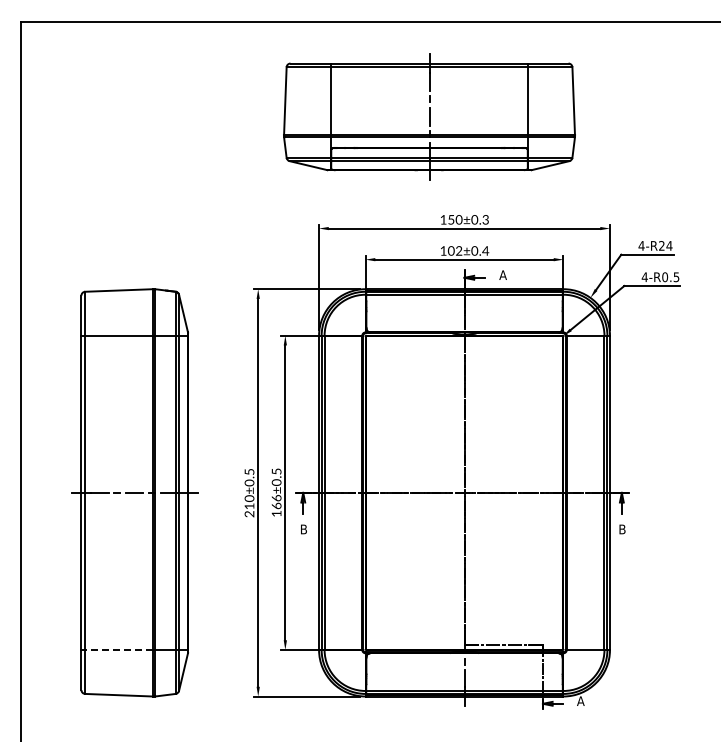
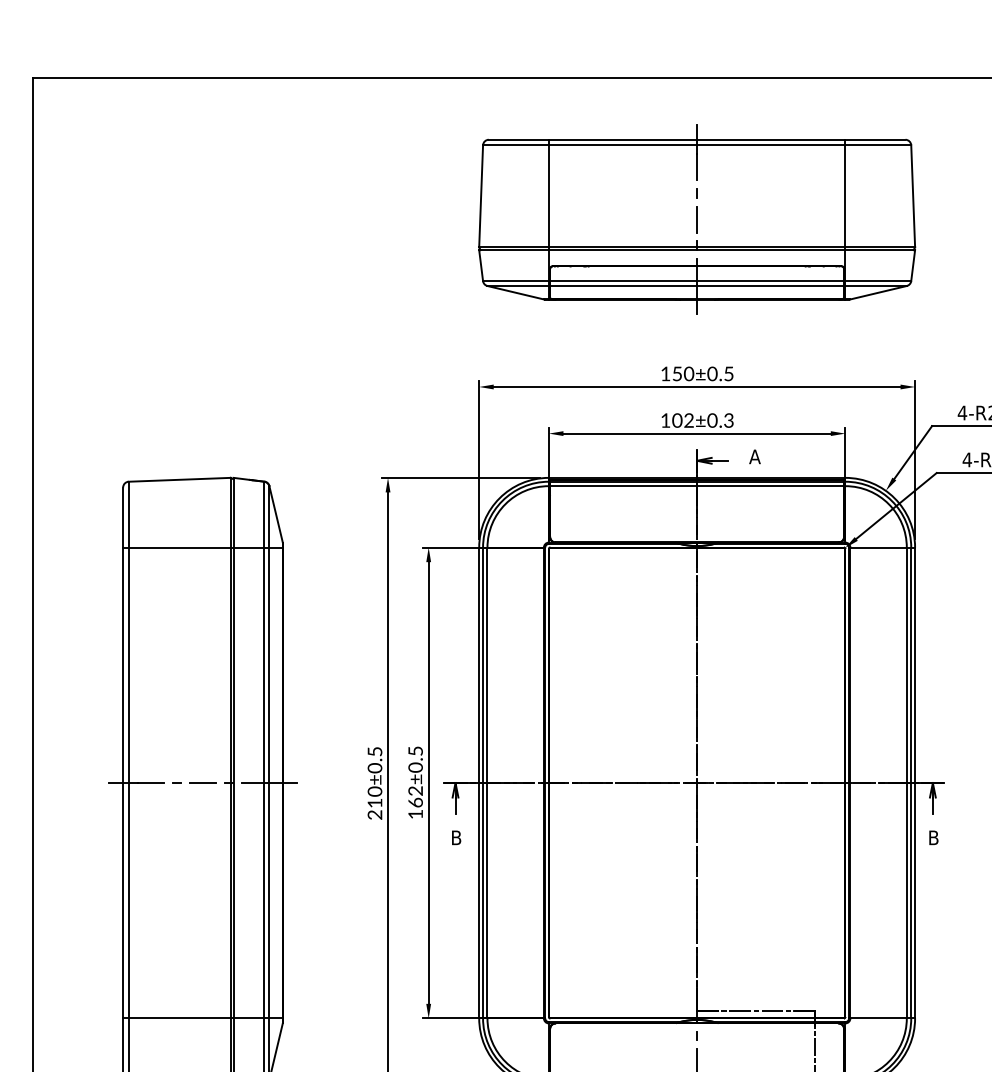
part: (429, 116) -> (697, 219), moved
text: (485, 219) -> (728, 373), 150±0.3 -> 150±0.5
text: (485, 250) -> (728, 419), 102±0.4 -> 102±0.3
text: (276, 498) -> (415, 791), 166±0.5 -> 162±0.5
line: (118, 649) -> (178, 1017), dashed -> solid

